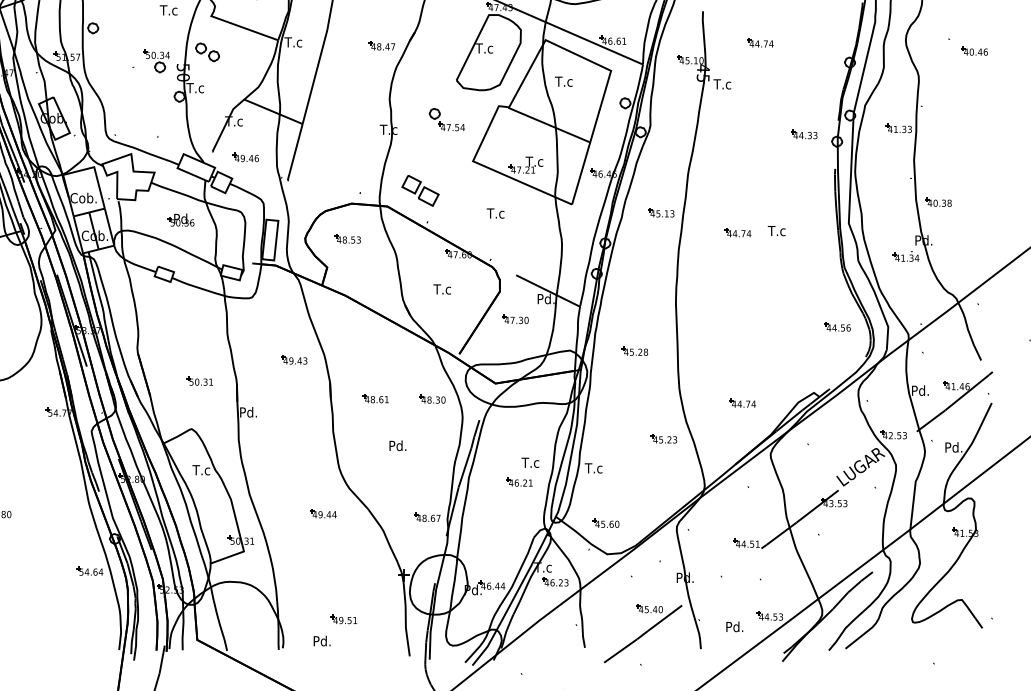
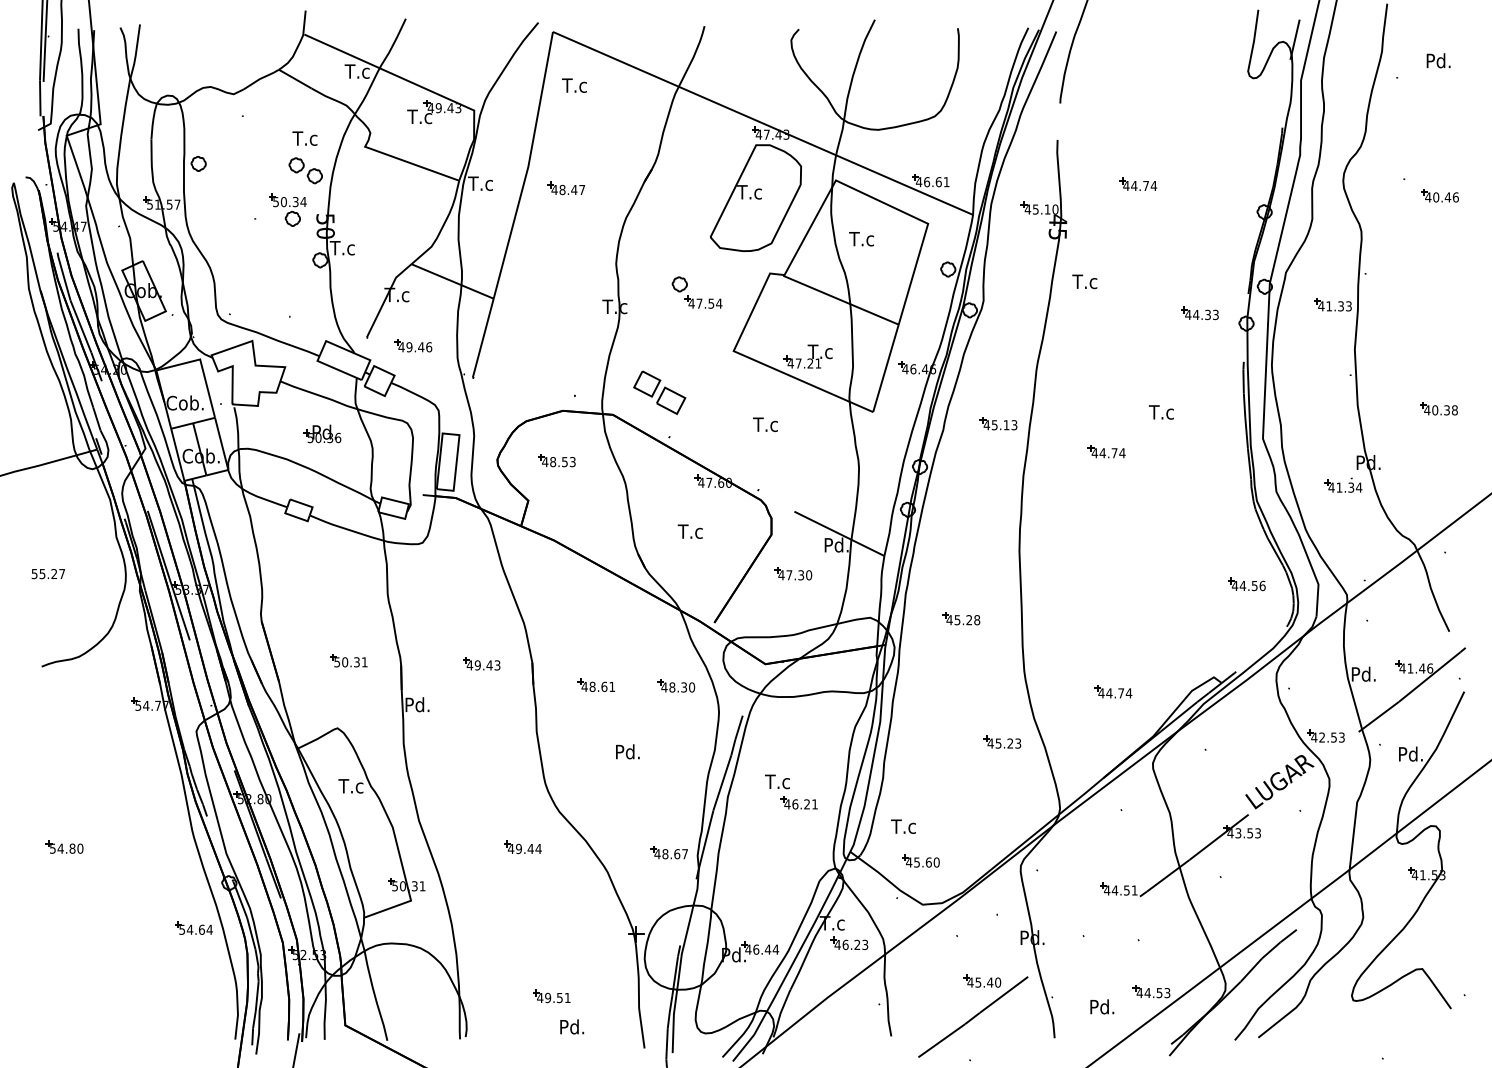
part: (381, 45) -> (565, 188), moved
part: (207, 52) -> (305, 170), moved
text: (722, 84) -> (1084, 281), moved
part: (937, 201) -> (1438, 408), moved
text: (776, 231) -> (1161, 412), moved
part: (293, 359) -> (481, 663), moved
text: (530, 462) -> (777, 781), moved
text: (593, 468) -> (903, 826), moved
text: (322, 640) -> (572, 1026), moved

